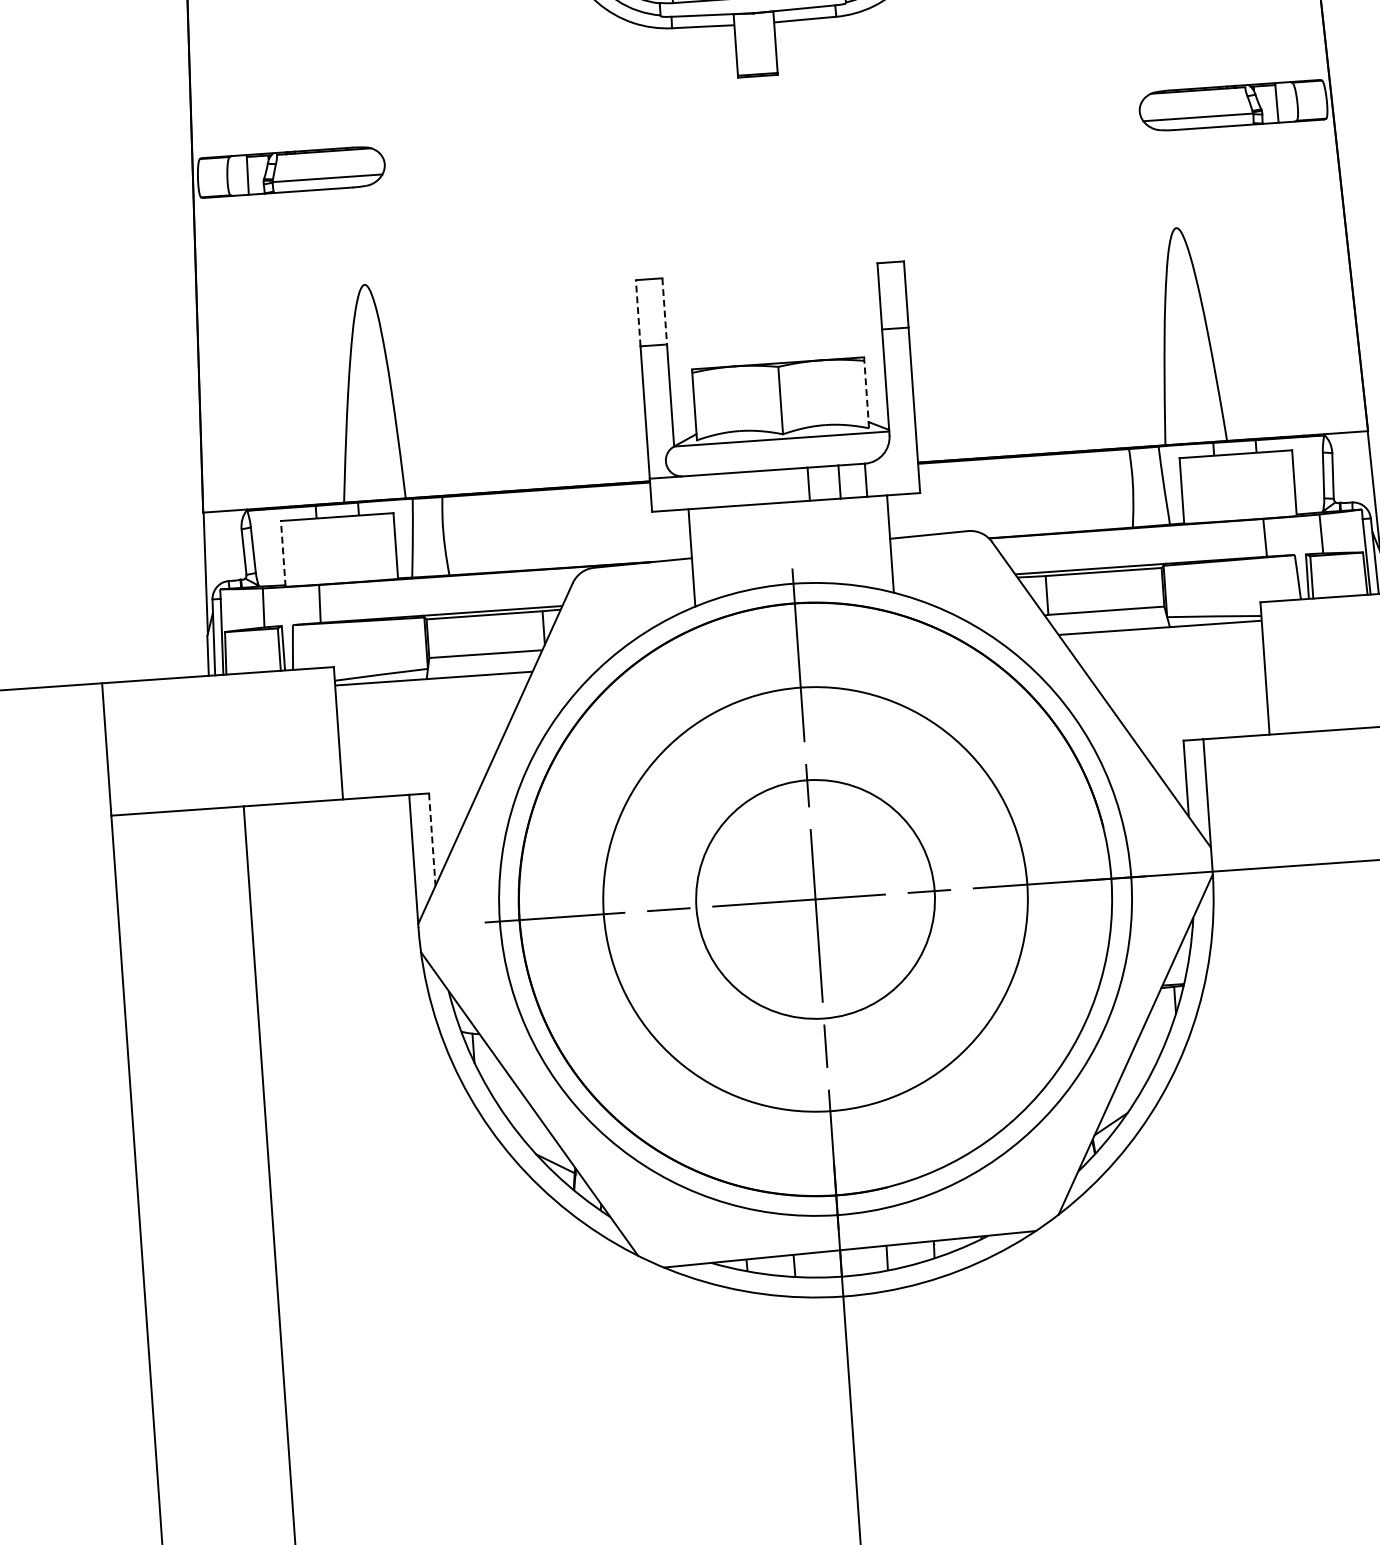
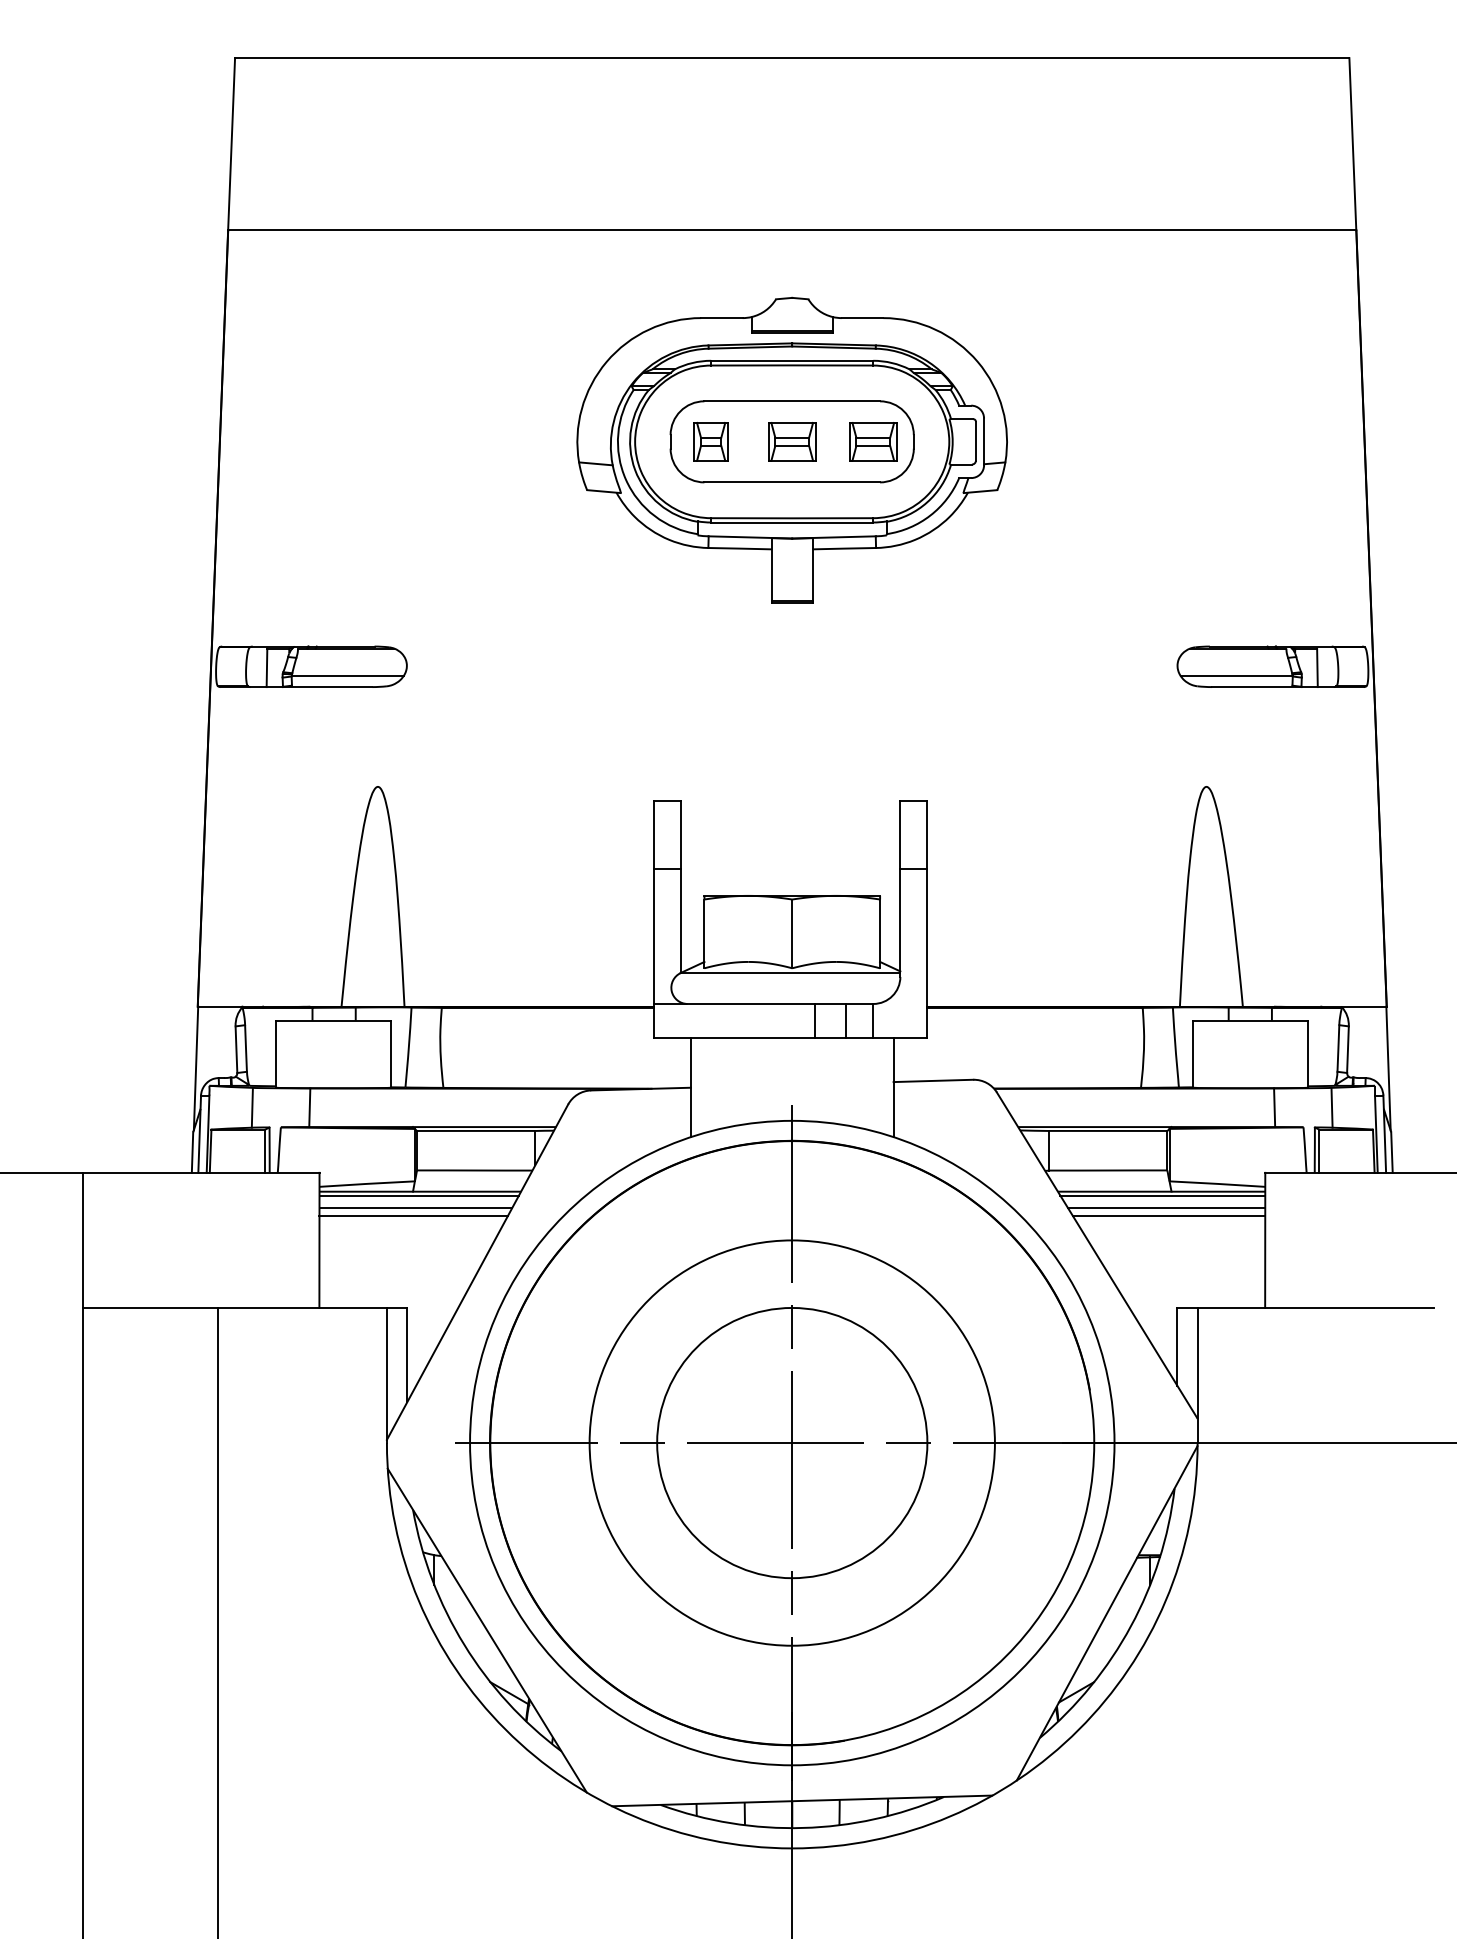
line: (664, 311) -> (680, 835), dashed -> solid
line: (637, 313) -> (653, 835), dashed -> solid
line: (867, 394) -> (880, 933), dashed -> solid
line: (283, 554) -> (276, 1054), dashed -> solid
line: (1161, 631) -> (1162, 1195), added
line: (1166, 642) -> (1166, 1207), added
line: (1168, 651) -> (1168, 1216), added
line: (432, 682) -> (418, 1195), added
line: (430, 694) -> (415, 1207), added
line: (428, 703) -> (413, 1216), added
line: (432, 839) -> (407, 1355), dashed -> solid
circle: (814, 898) -> (791, 1442), size x1.67
circle: (815, 898) -> (792, 1442), size x0.62

